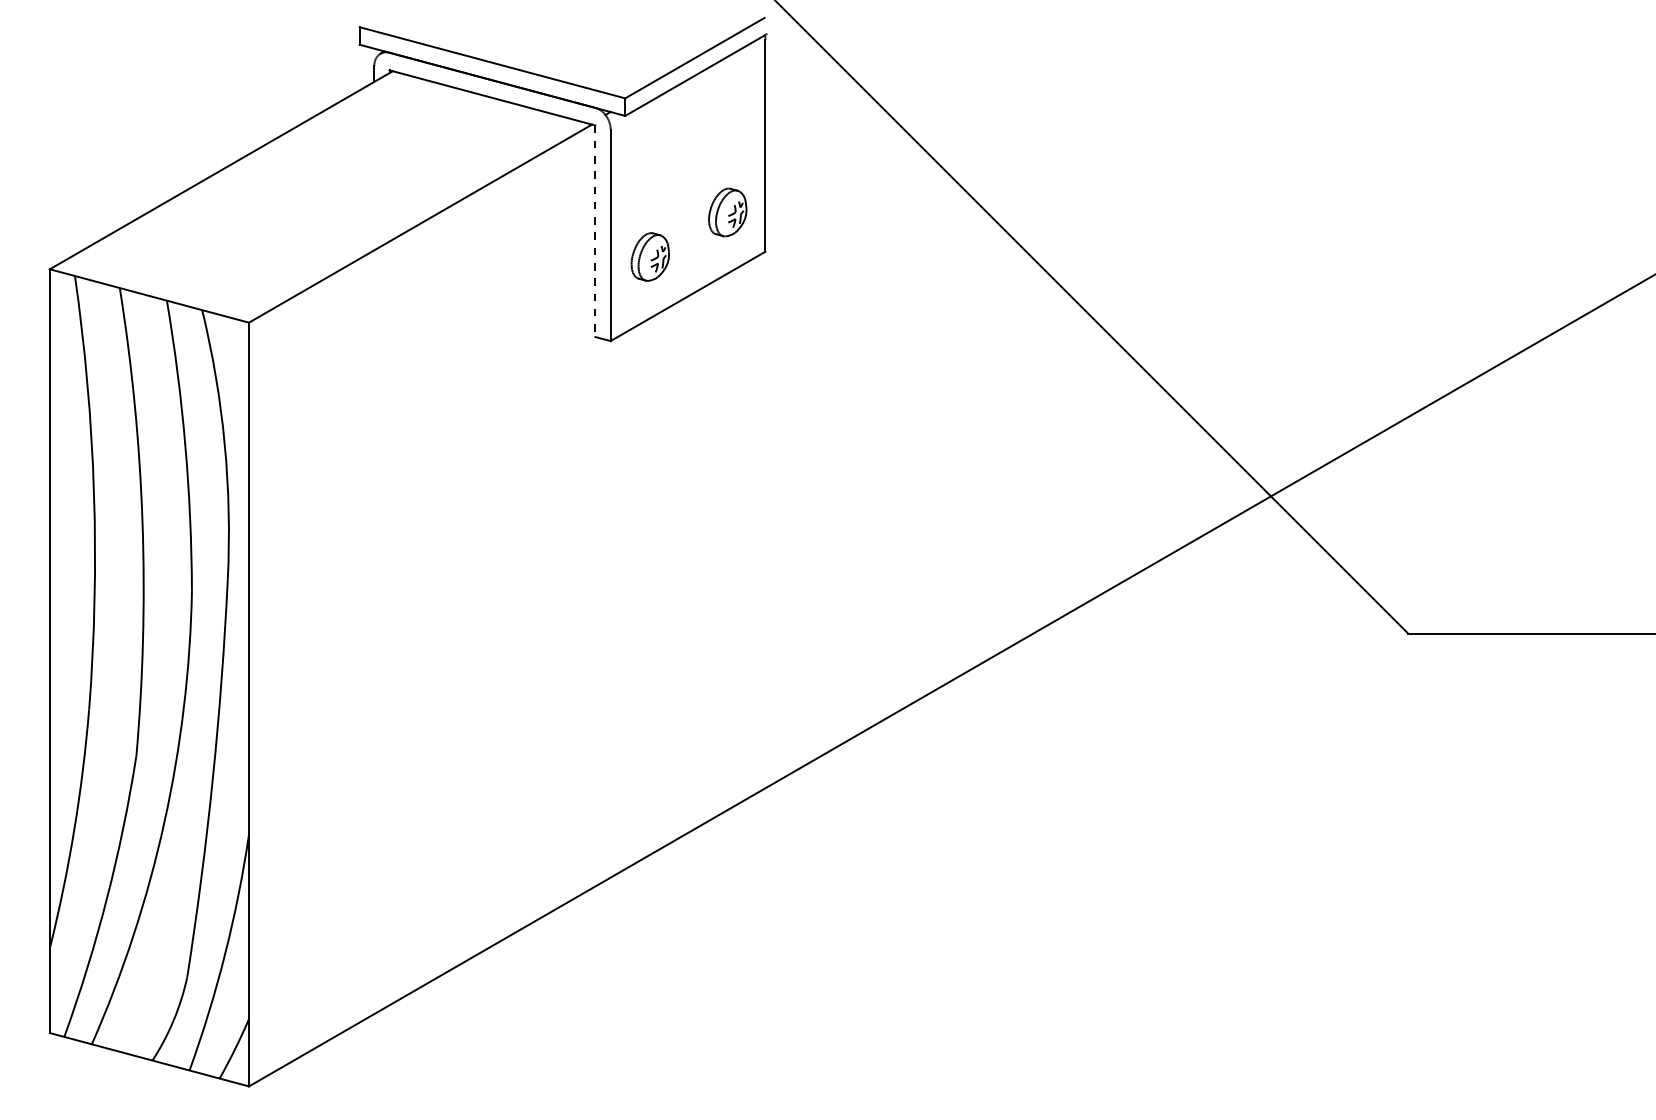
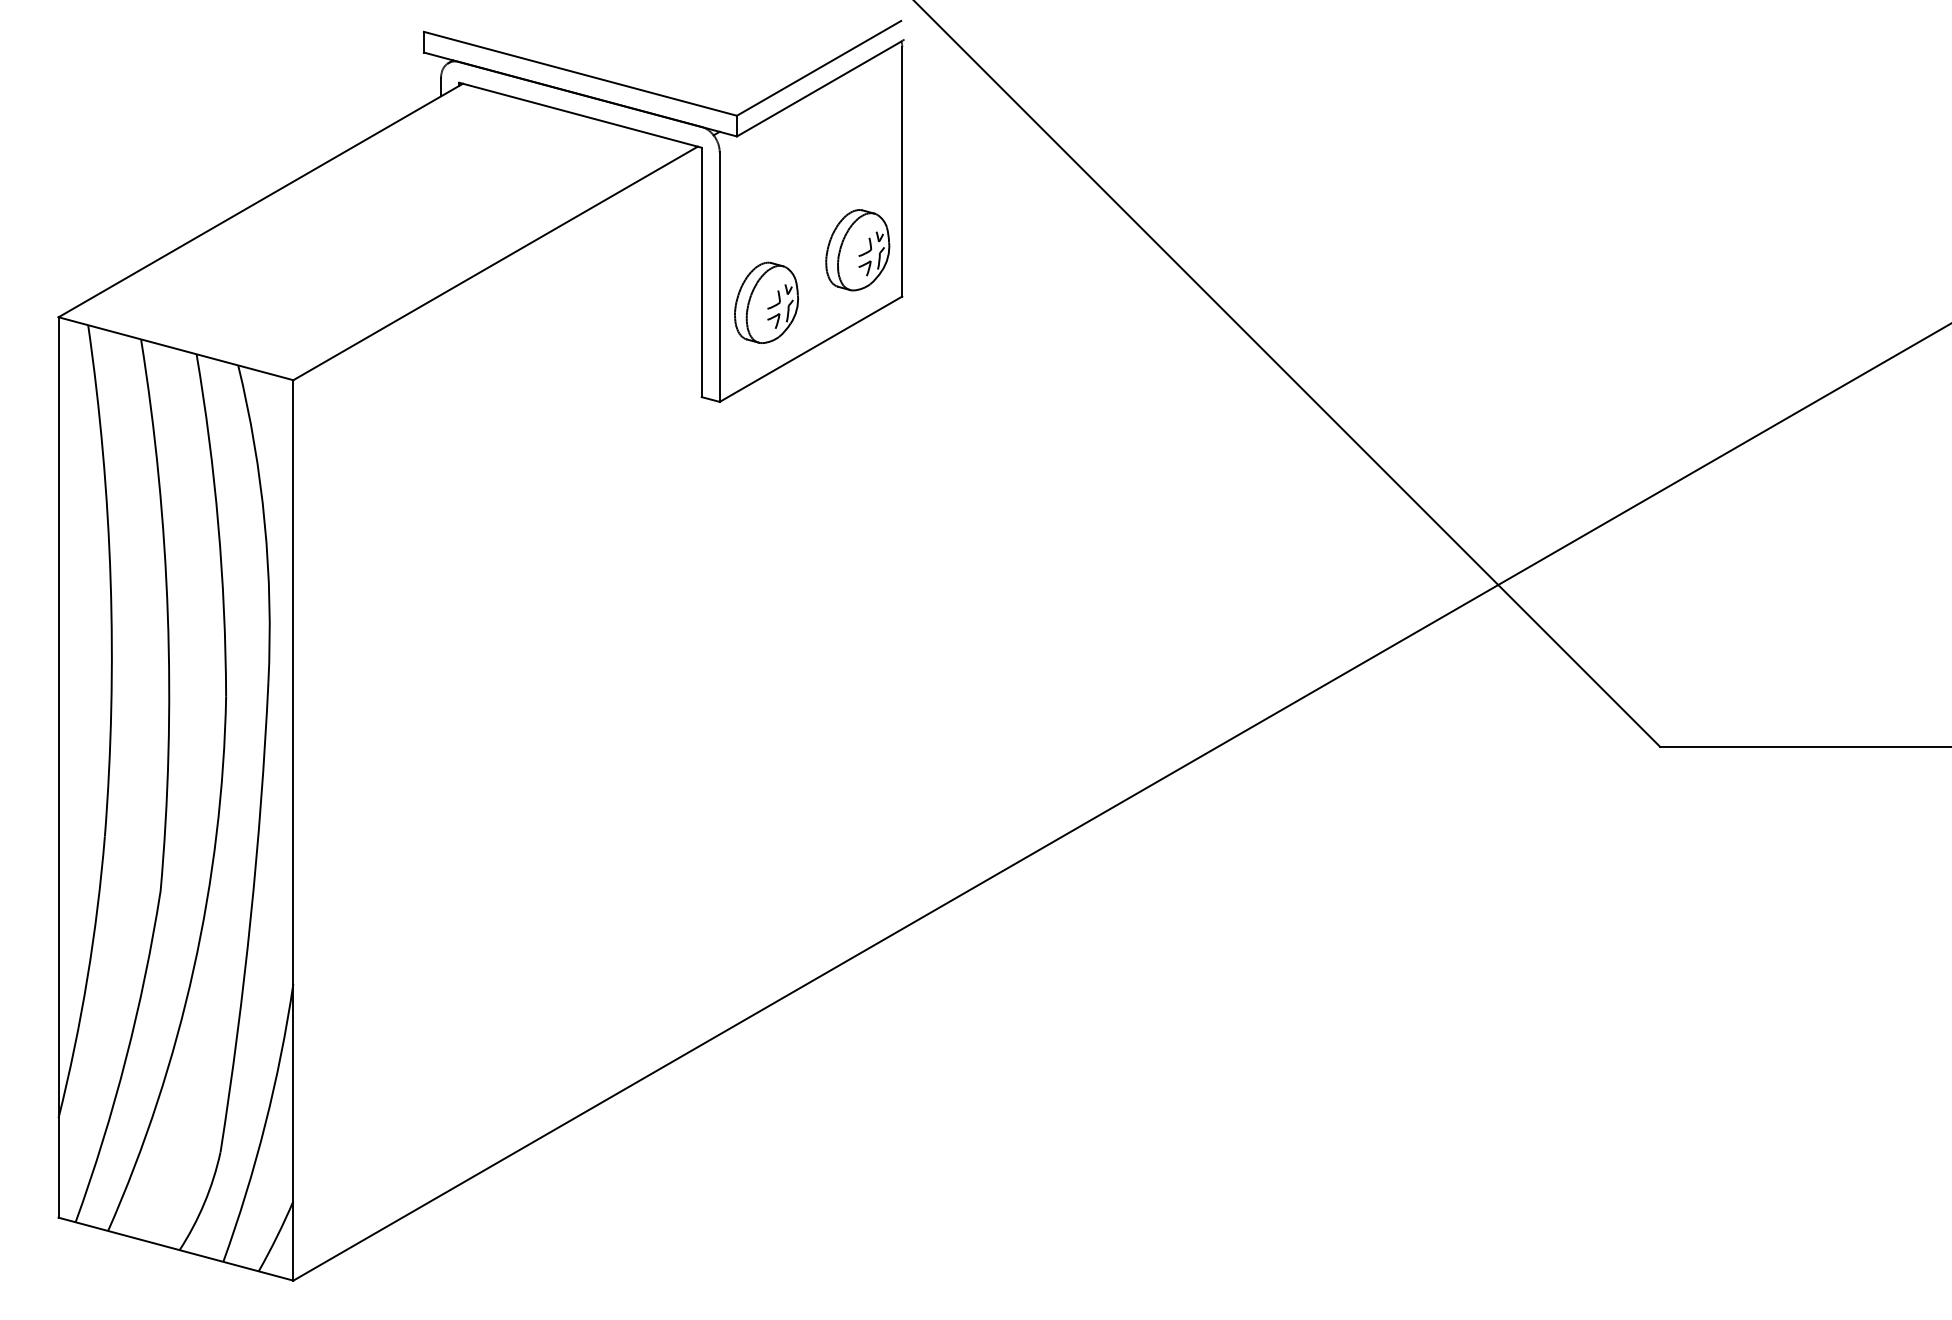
part: (727, 212) -> (857, 250), size x1.43
line: (595, 231) -> (701, 272), dashed -> solid
part: (650, 256) -> (766, 302), size x1.43

